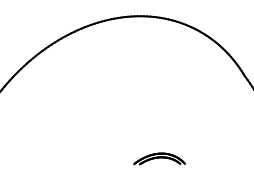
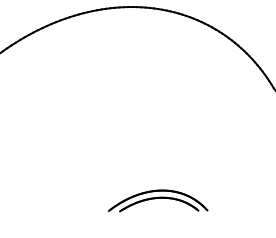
part: (159, 158) -> (157, 200), size x1.43

